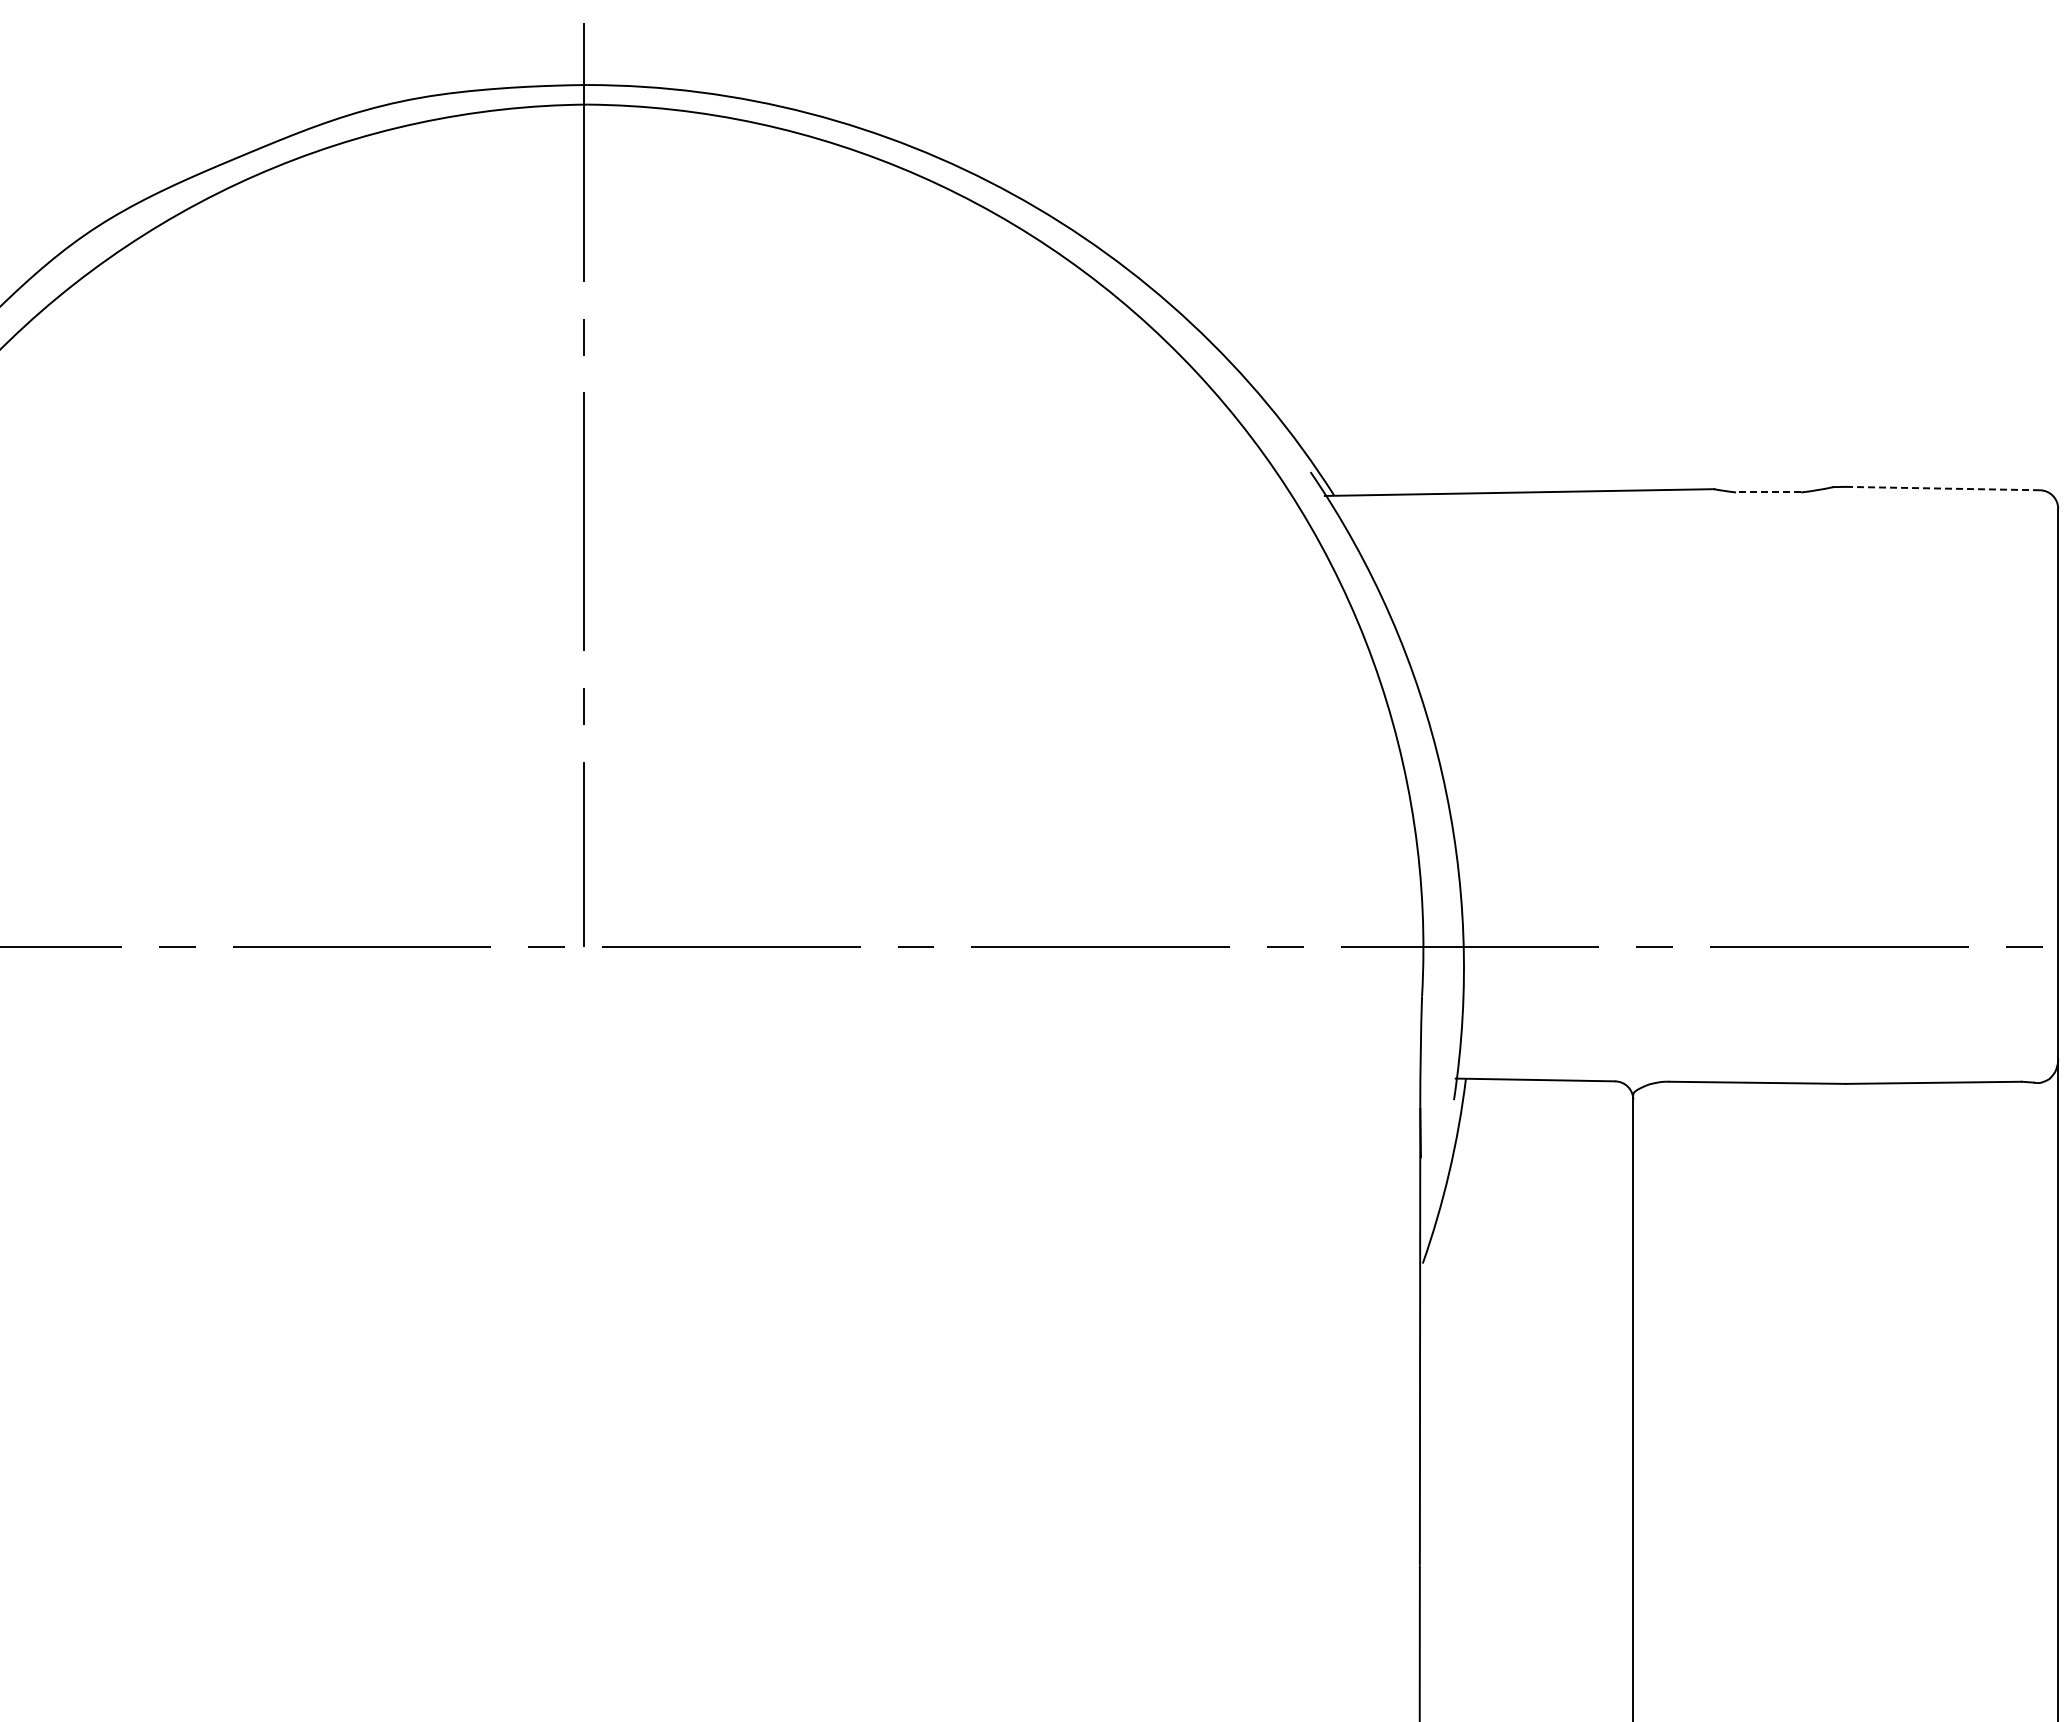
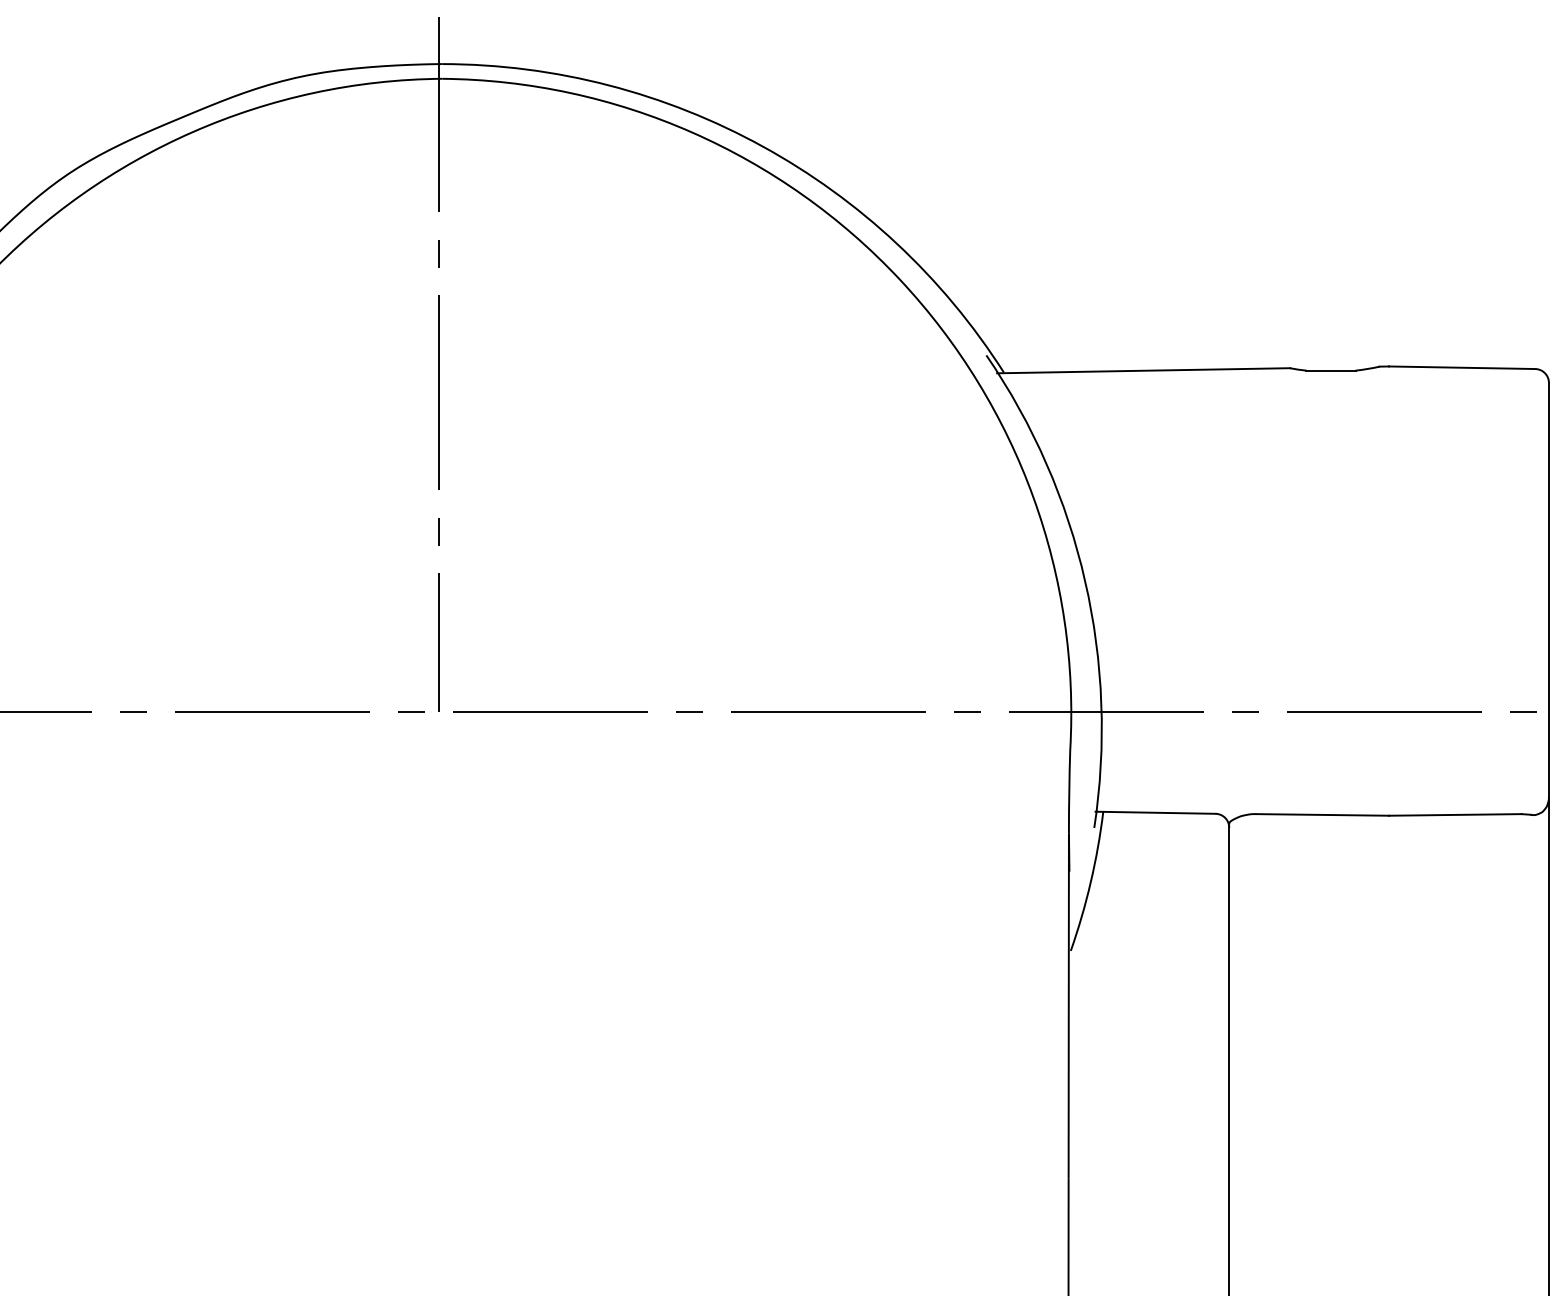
line: (1942, 488) -> (1461, 367), dashed -> solid
line: (1768, 492) -> (1330, 370), dashed -> solid

